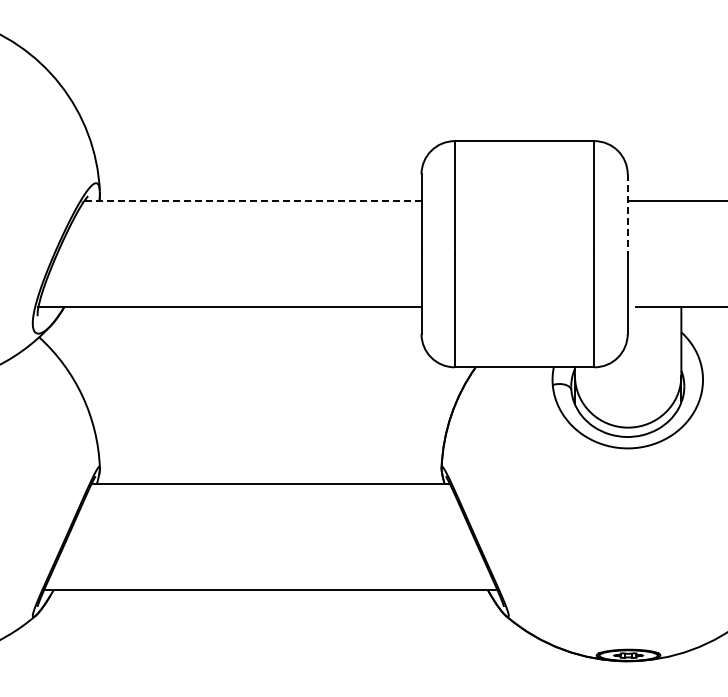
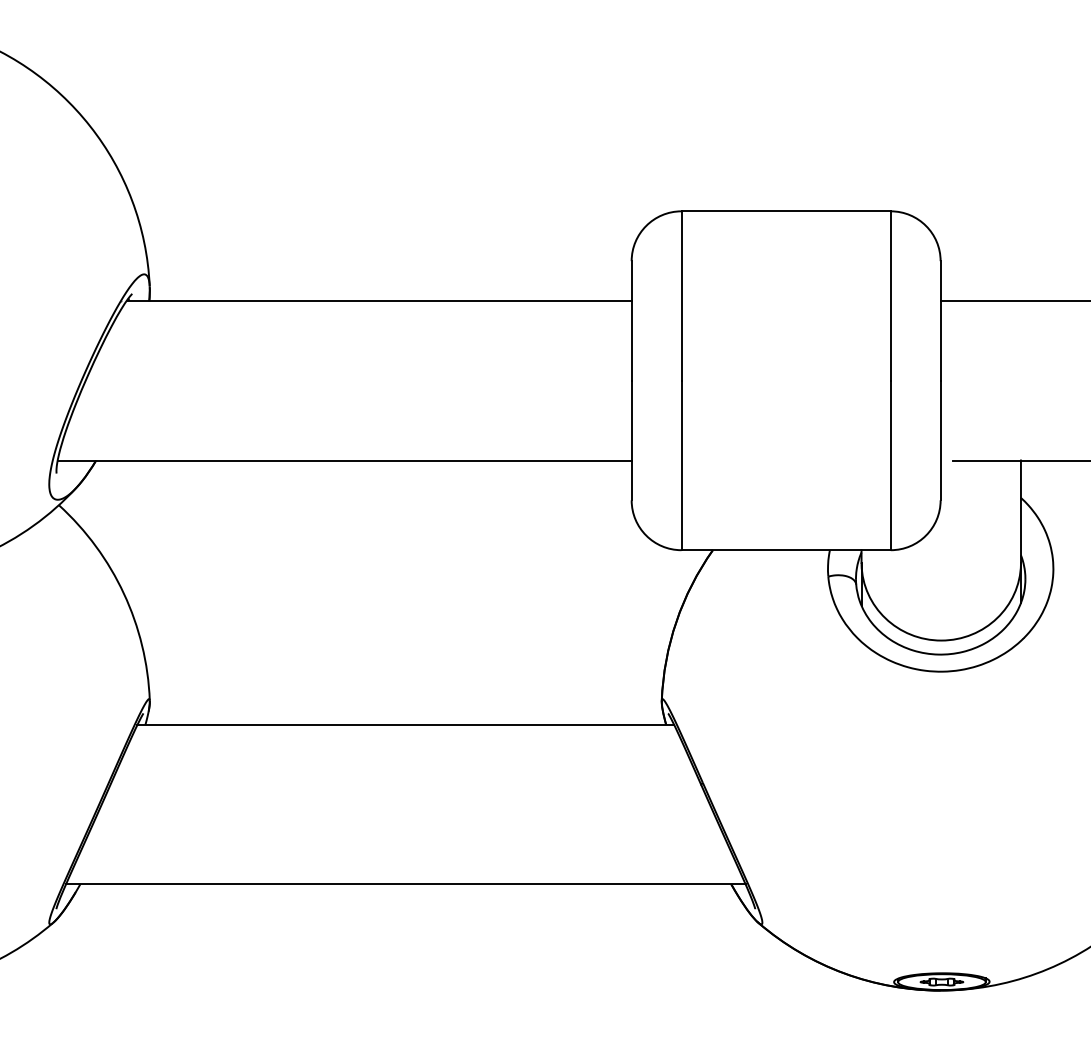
line: (252, 201) -> (378, 301), dashed -> solid
line: (627, 214) -> (940, 321), dashed -> solid

